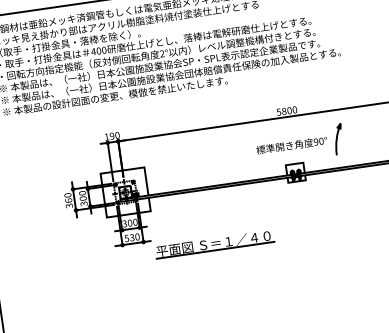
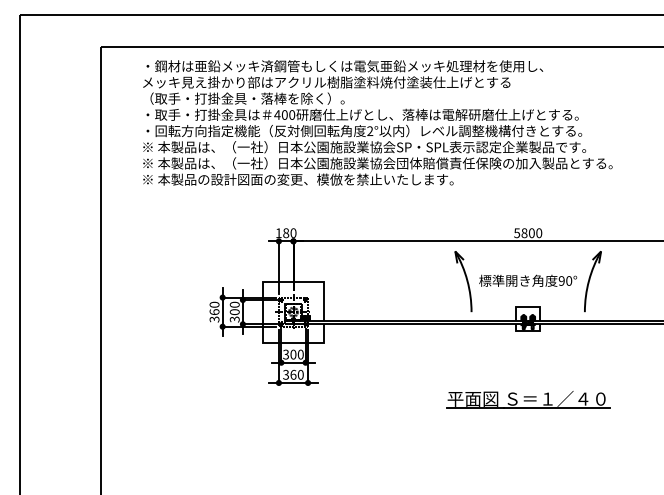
text: (112, 136) -> (286, 233), 190 -> 180
part: (338, 139) -> (592, 281), size x1.43
part: (245, 152) -> (463, 281), added
text: (129, 237) -> (289, 374), 530 -> 360
part: (214, 243) -> (528, 399), moved

